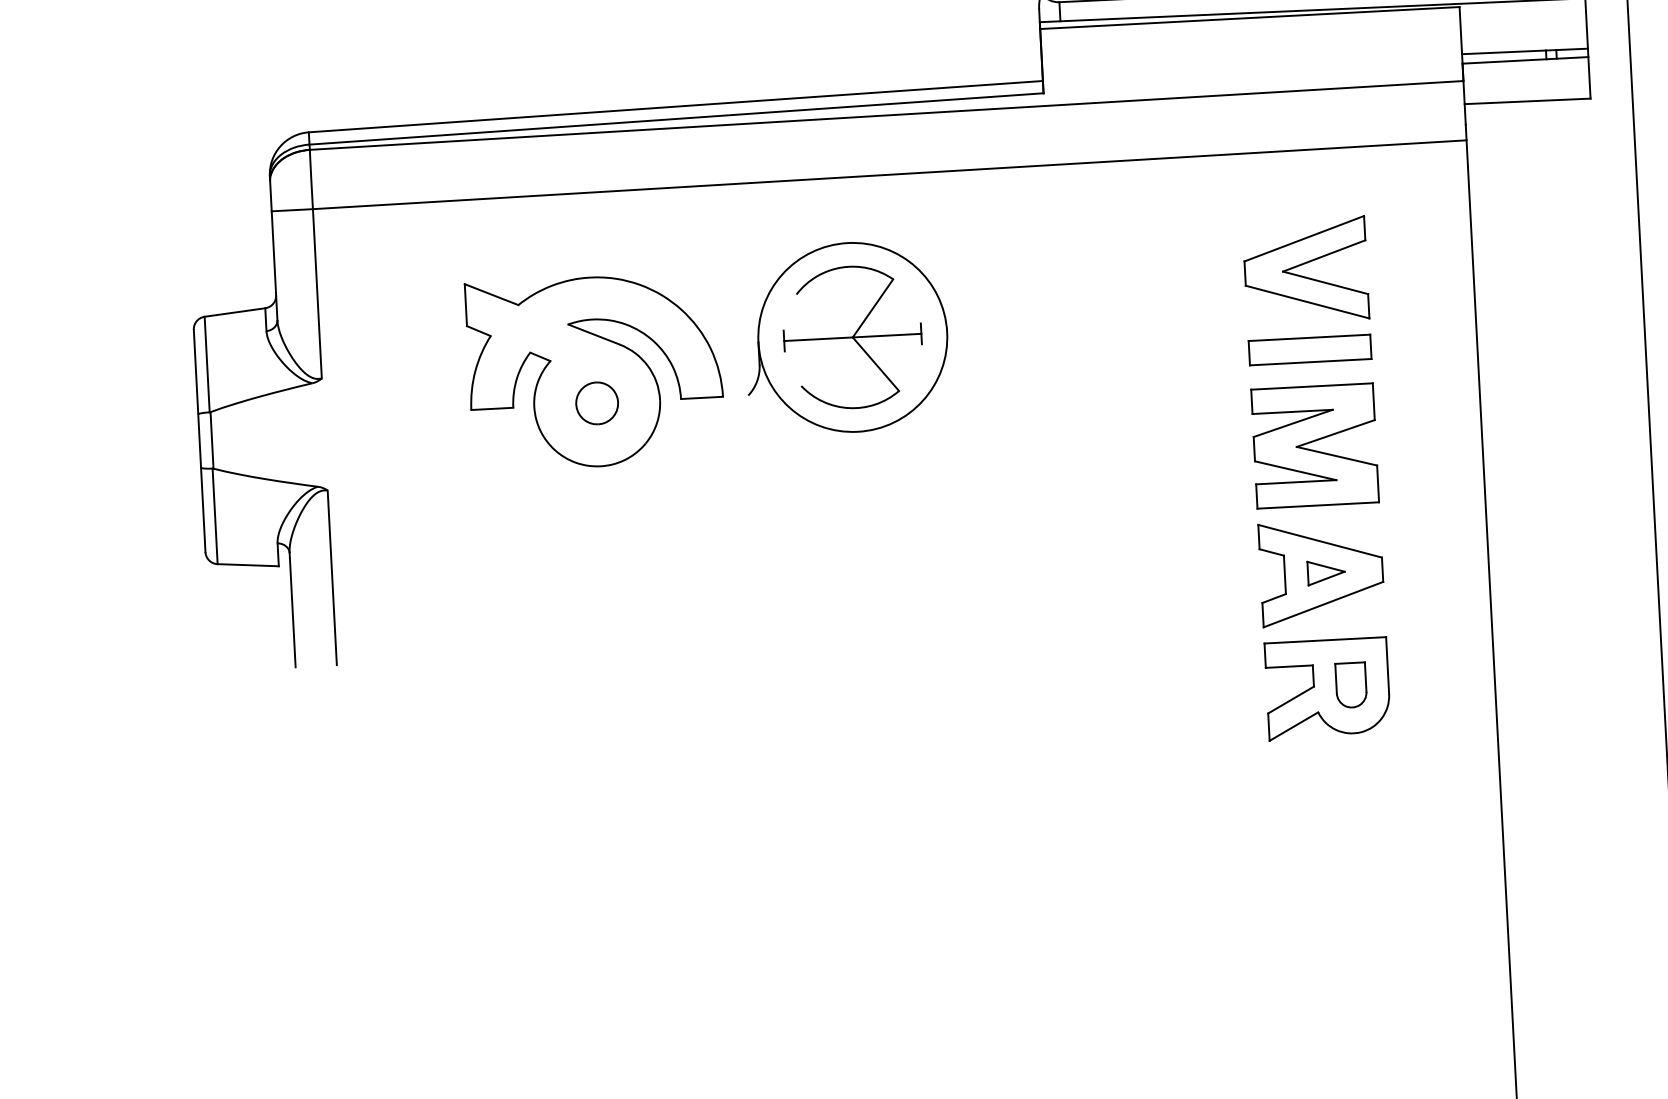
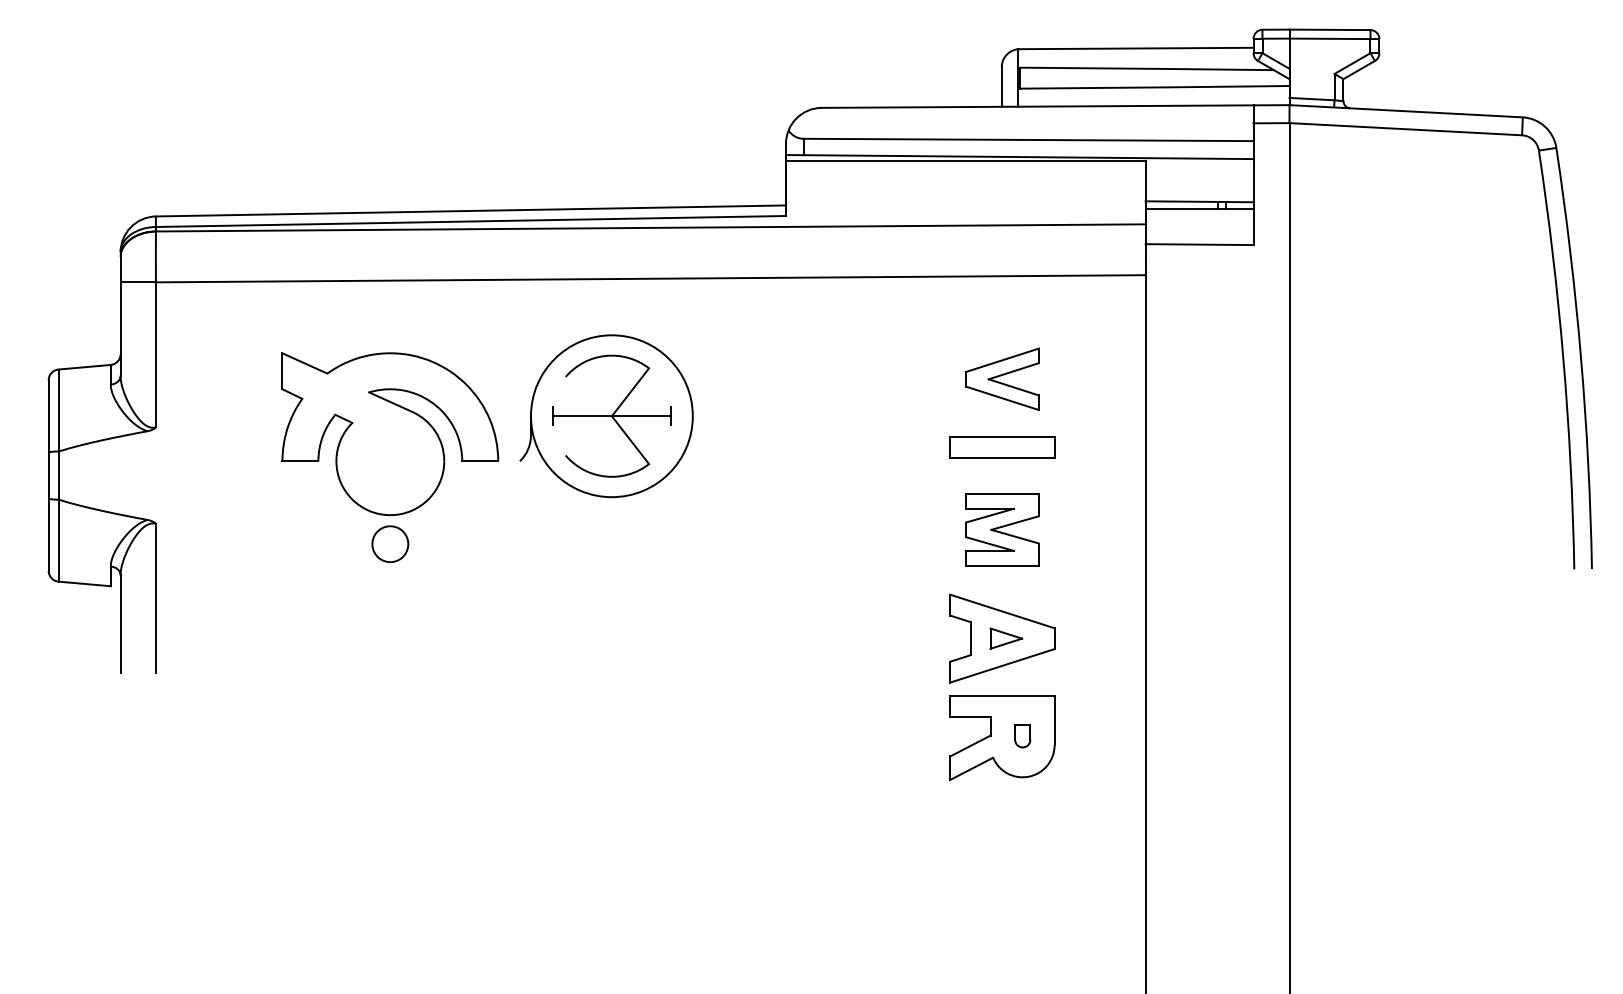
part: (1306, 270) -> (1002, 379), size x0.7
part: (597, 402) -> (390, 543), moved
part: (1315, 445) -> (1002, 529), size x0.7
part: (1351, 684) -> (1022, 735), size x0.6

